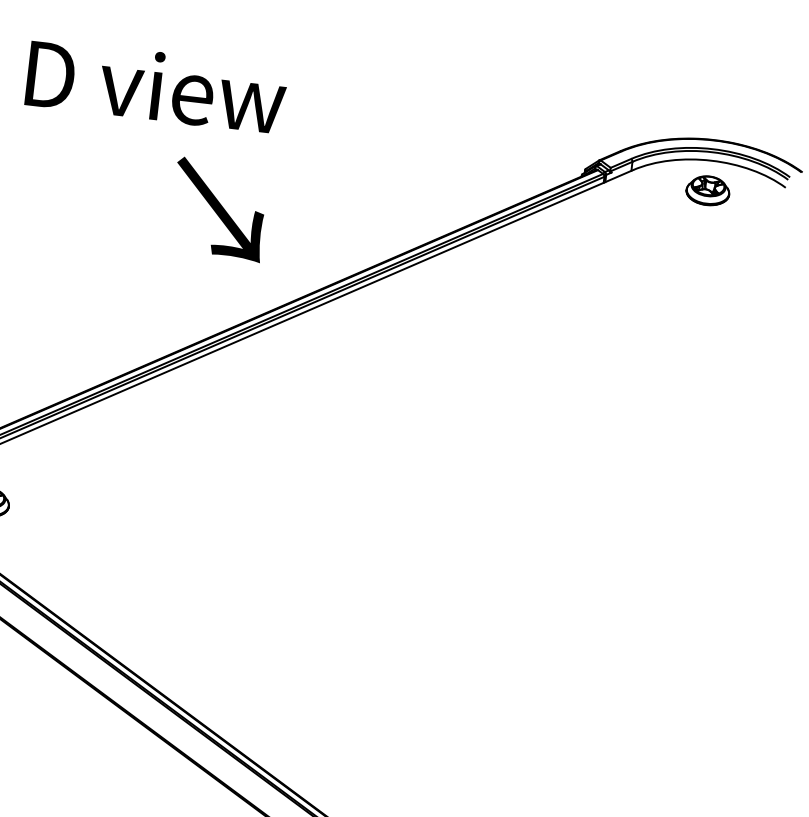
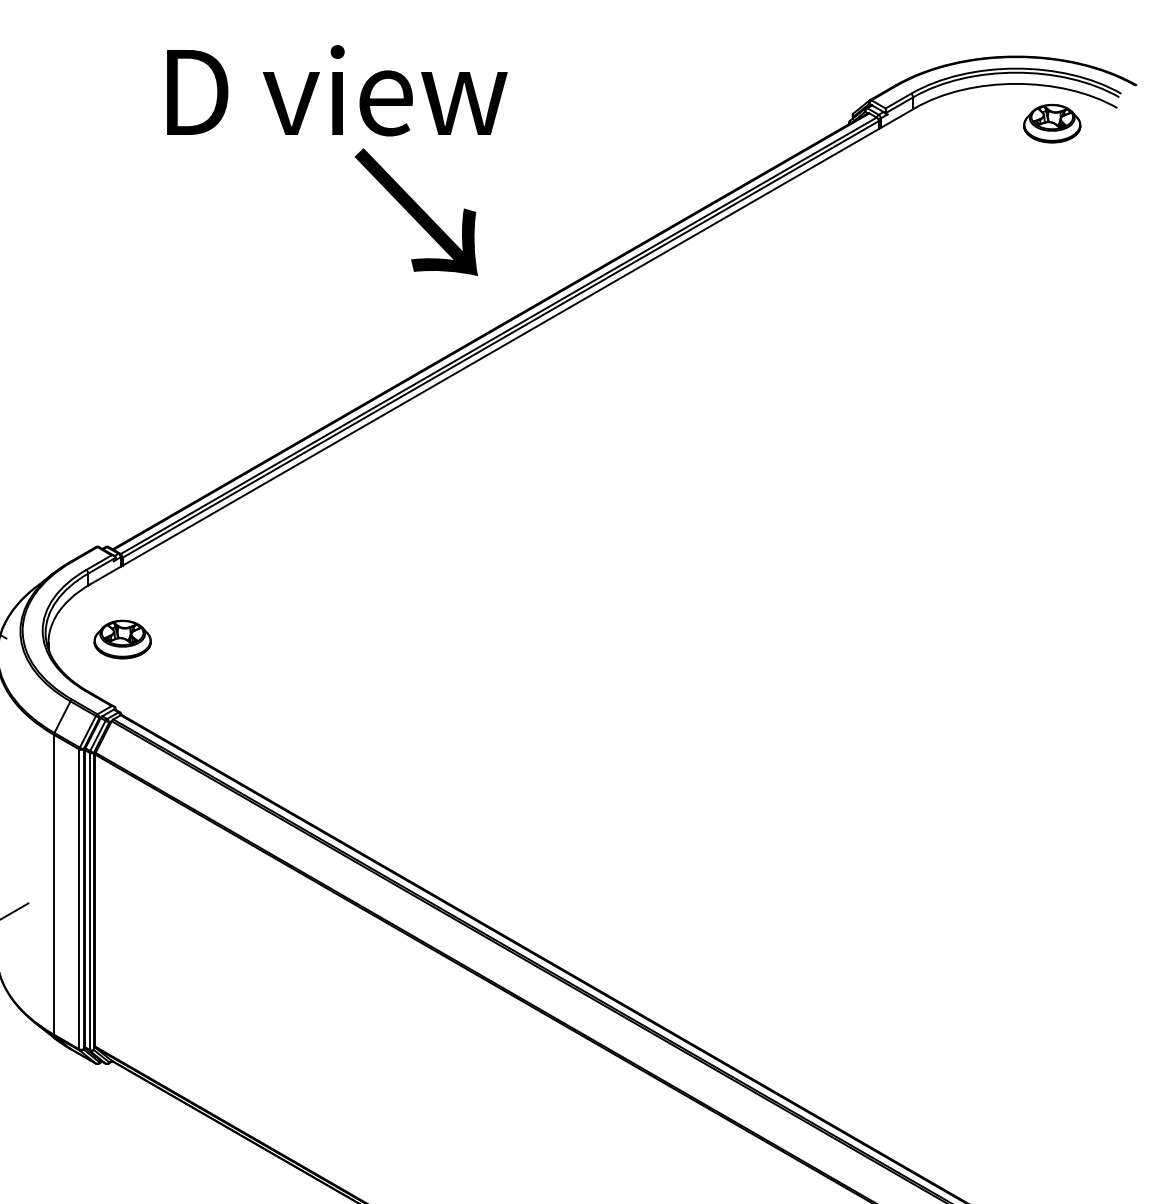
text: (156, 86) -> (337, 90), moved
part: (708, 190) -> (1052, 123), moved
text: (218, 209) -> (415, 211), moved

